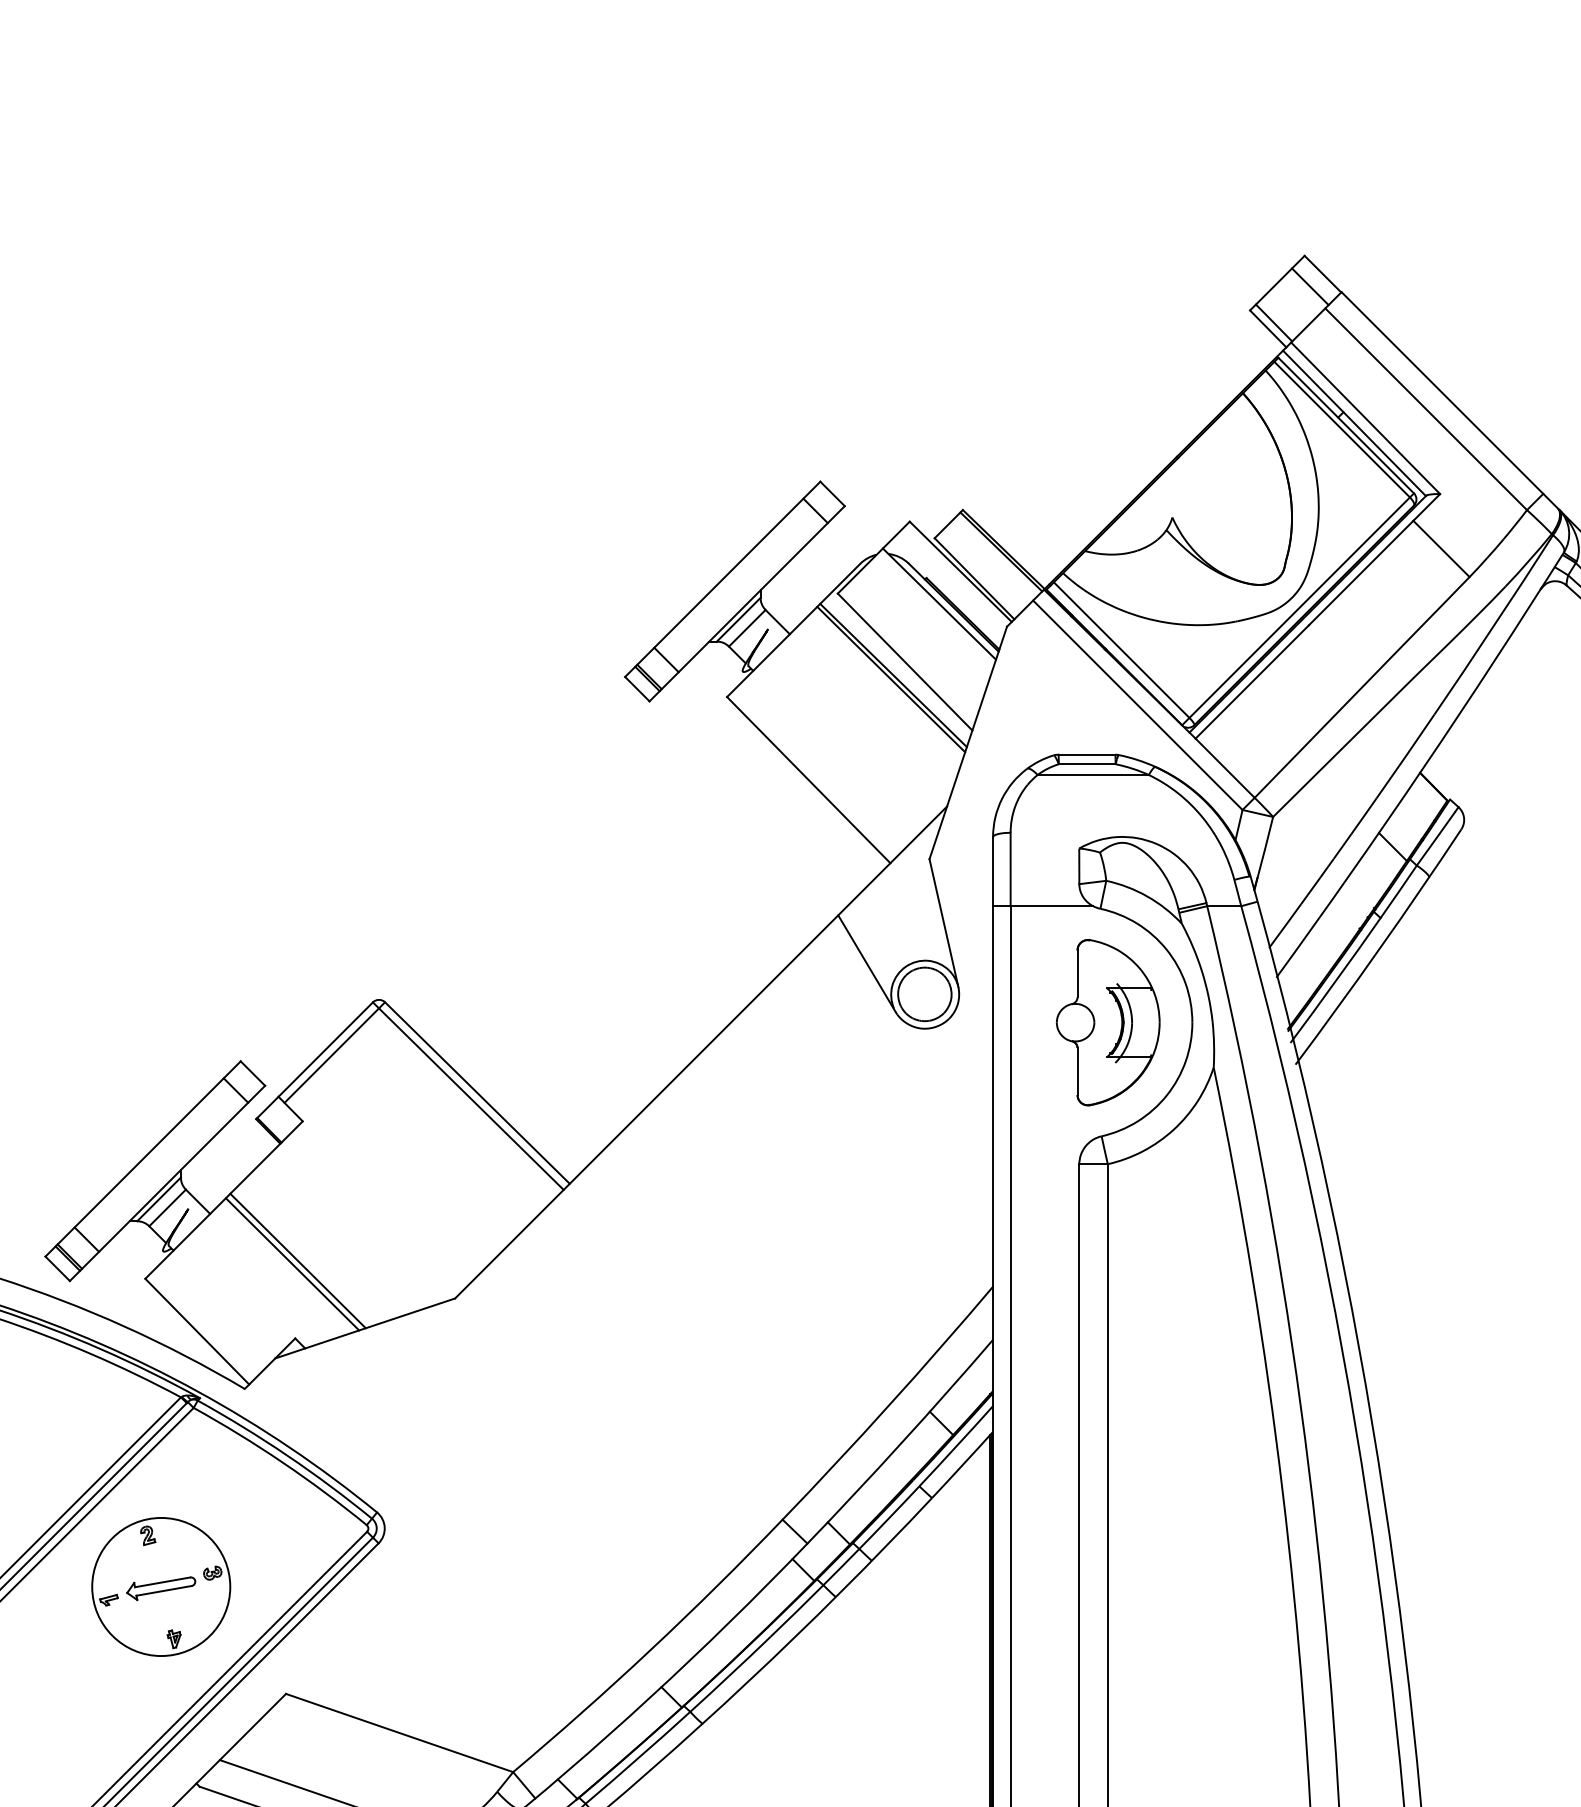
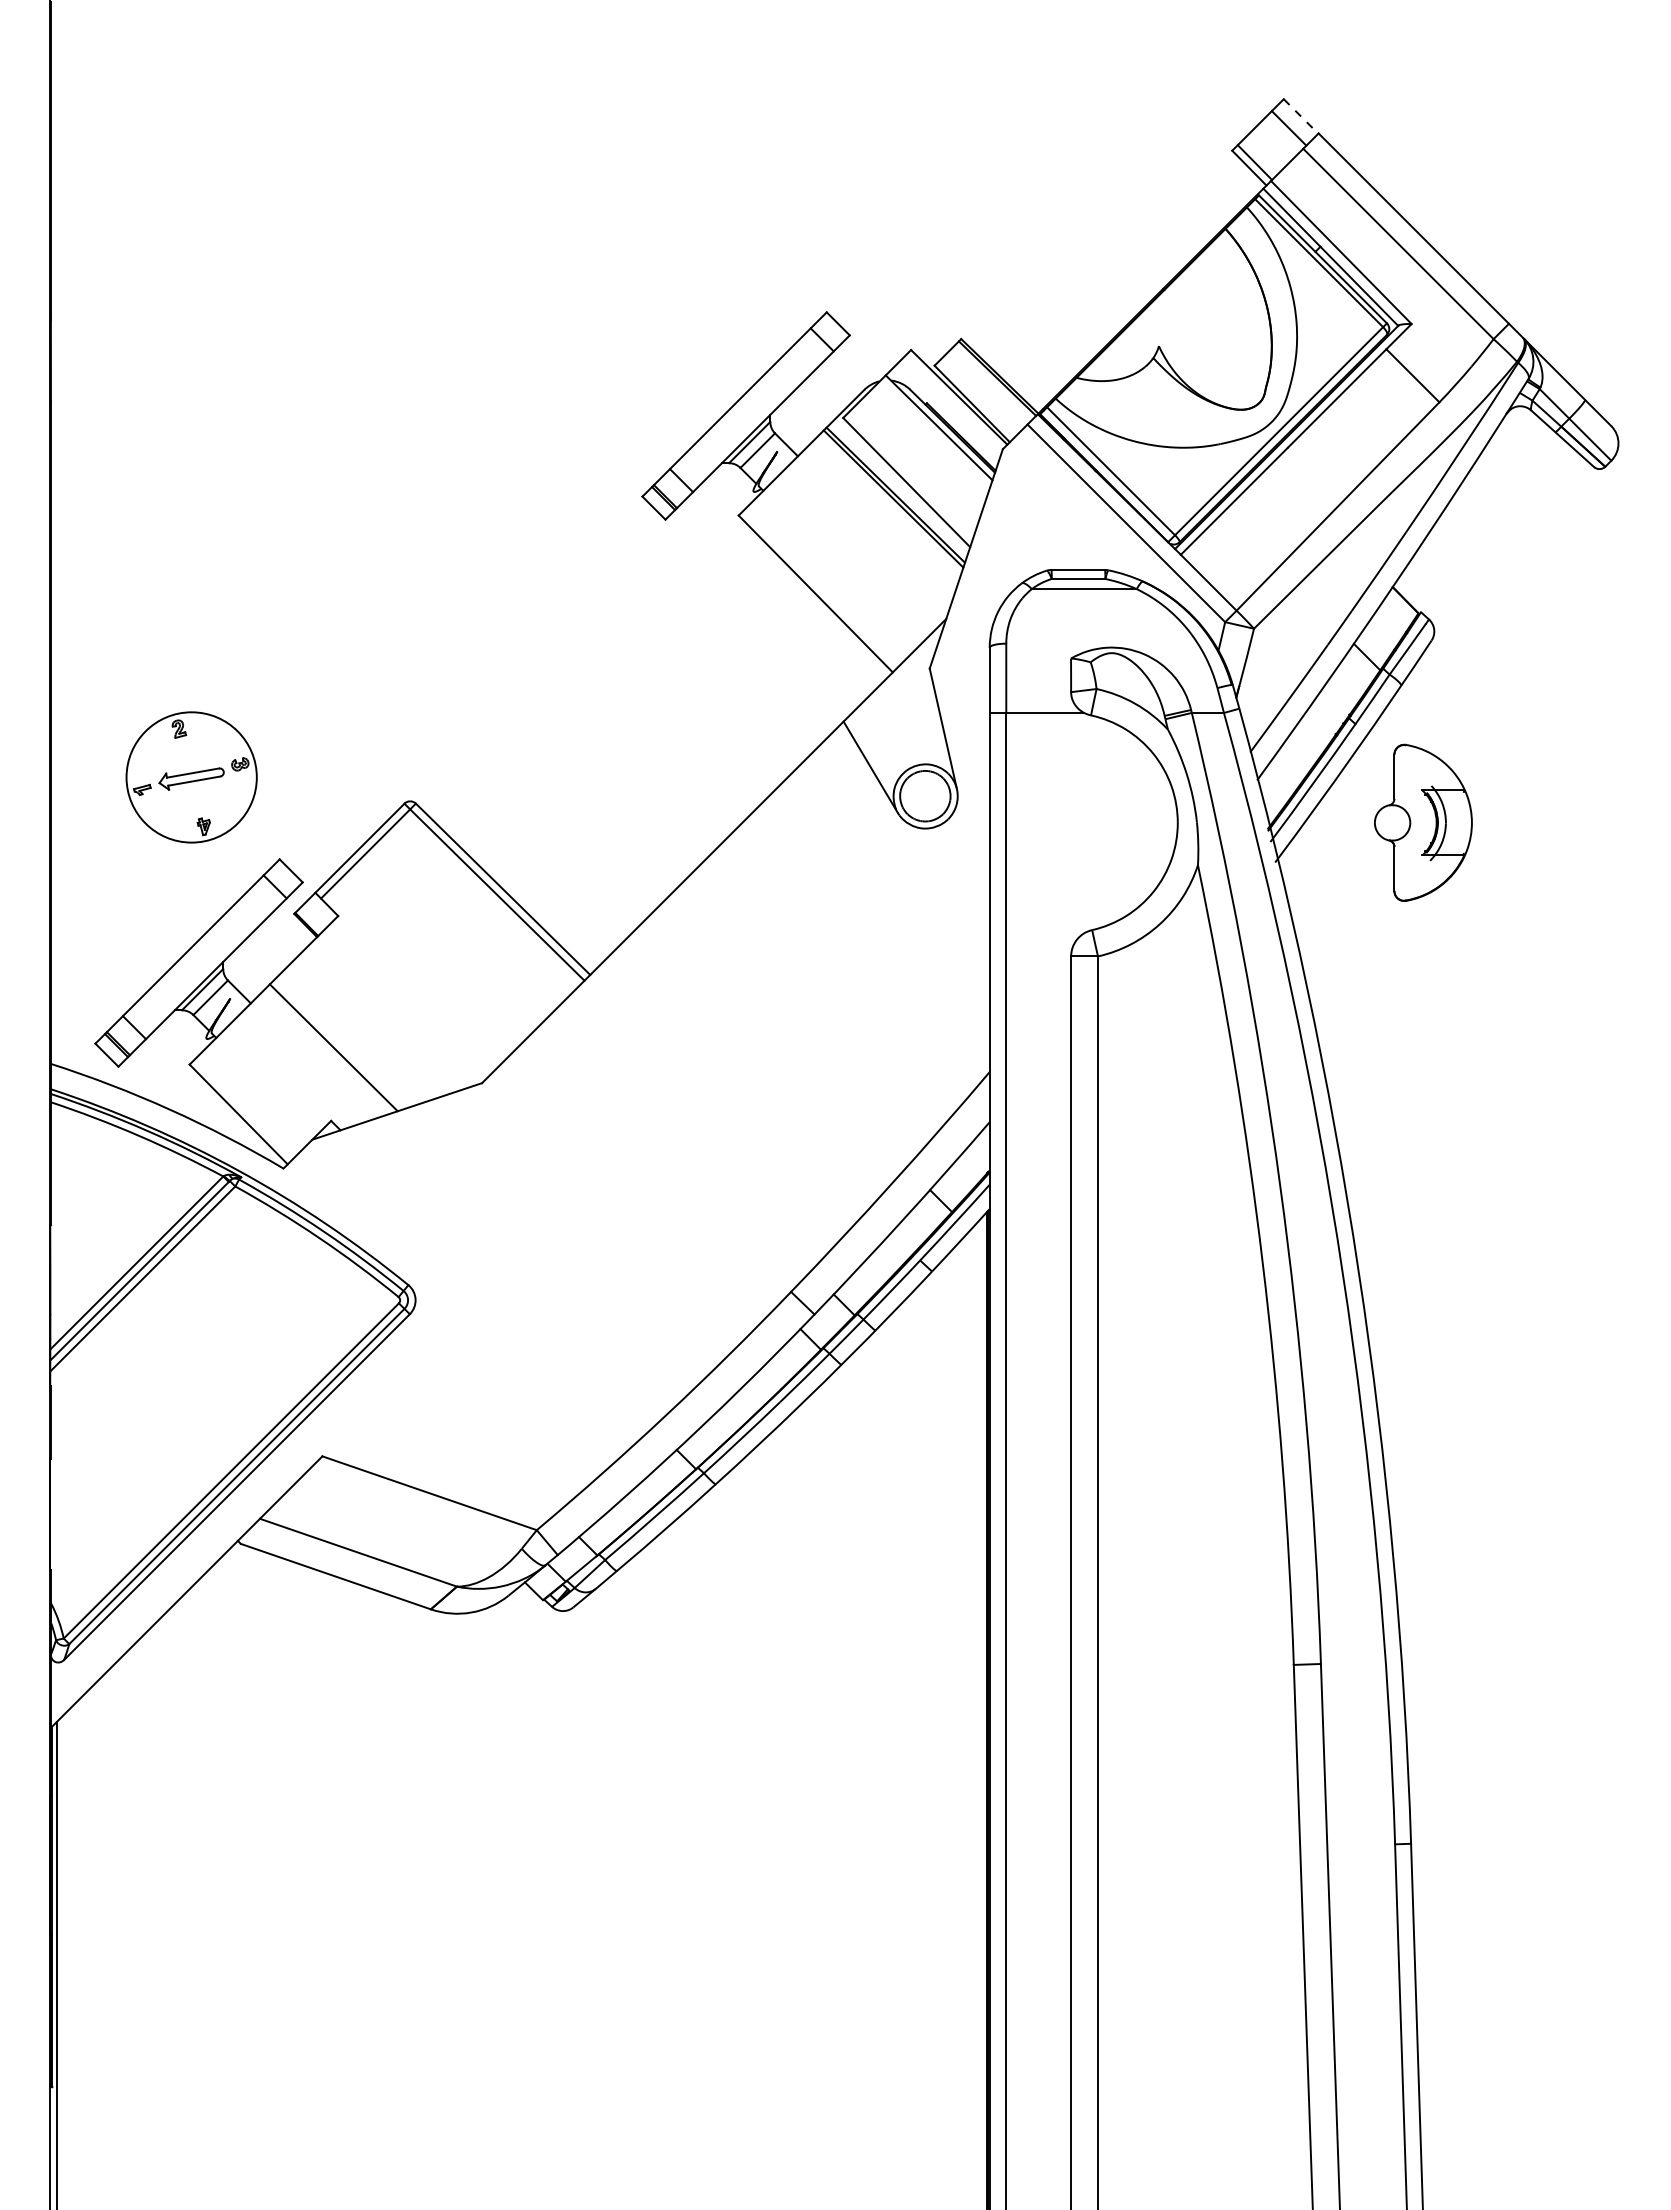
line: (1323, 274) -> (1301, 116), solid -> dashed
part: (1108, 1022) -> (1423, 822), moved
line: (292, 1263) -> (328, 1050), removed
part: (161, 1587) -> (191, 777), moved

